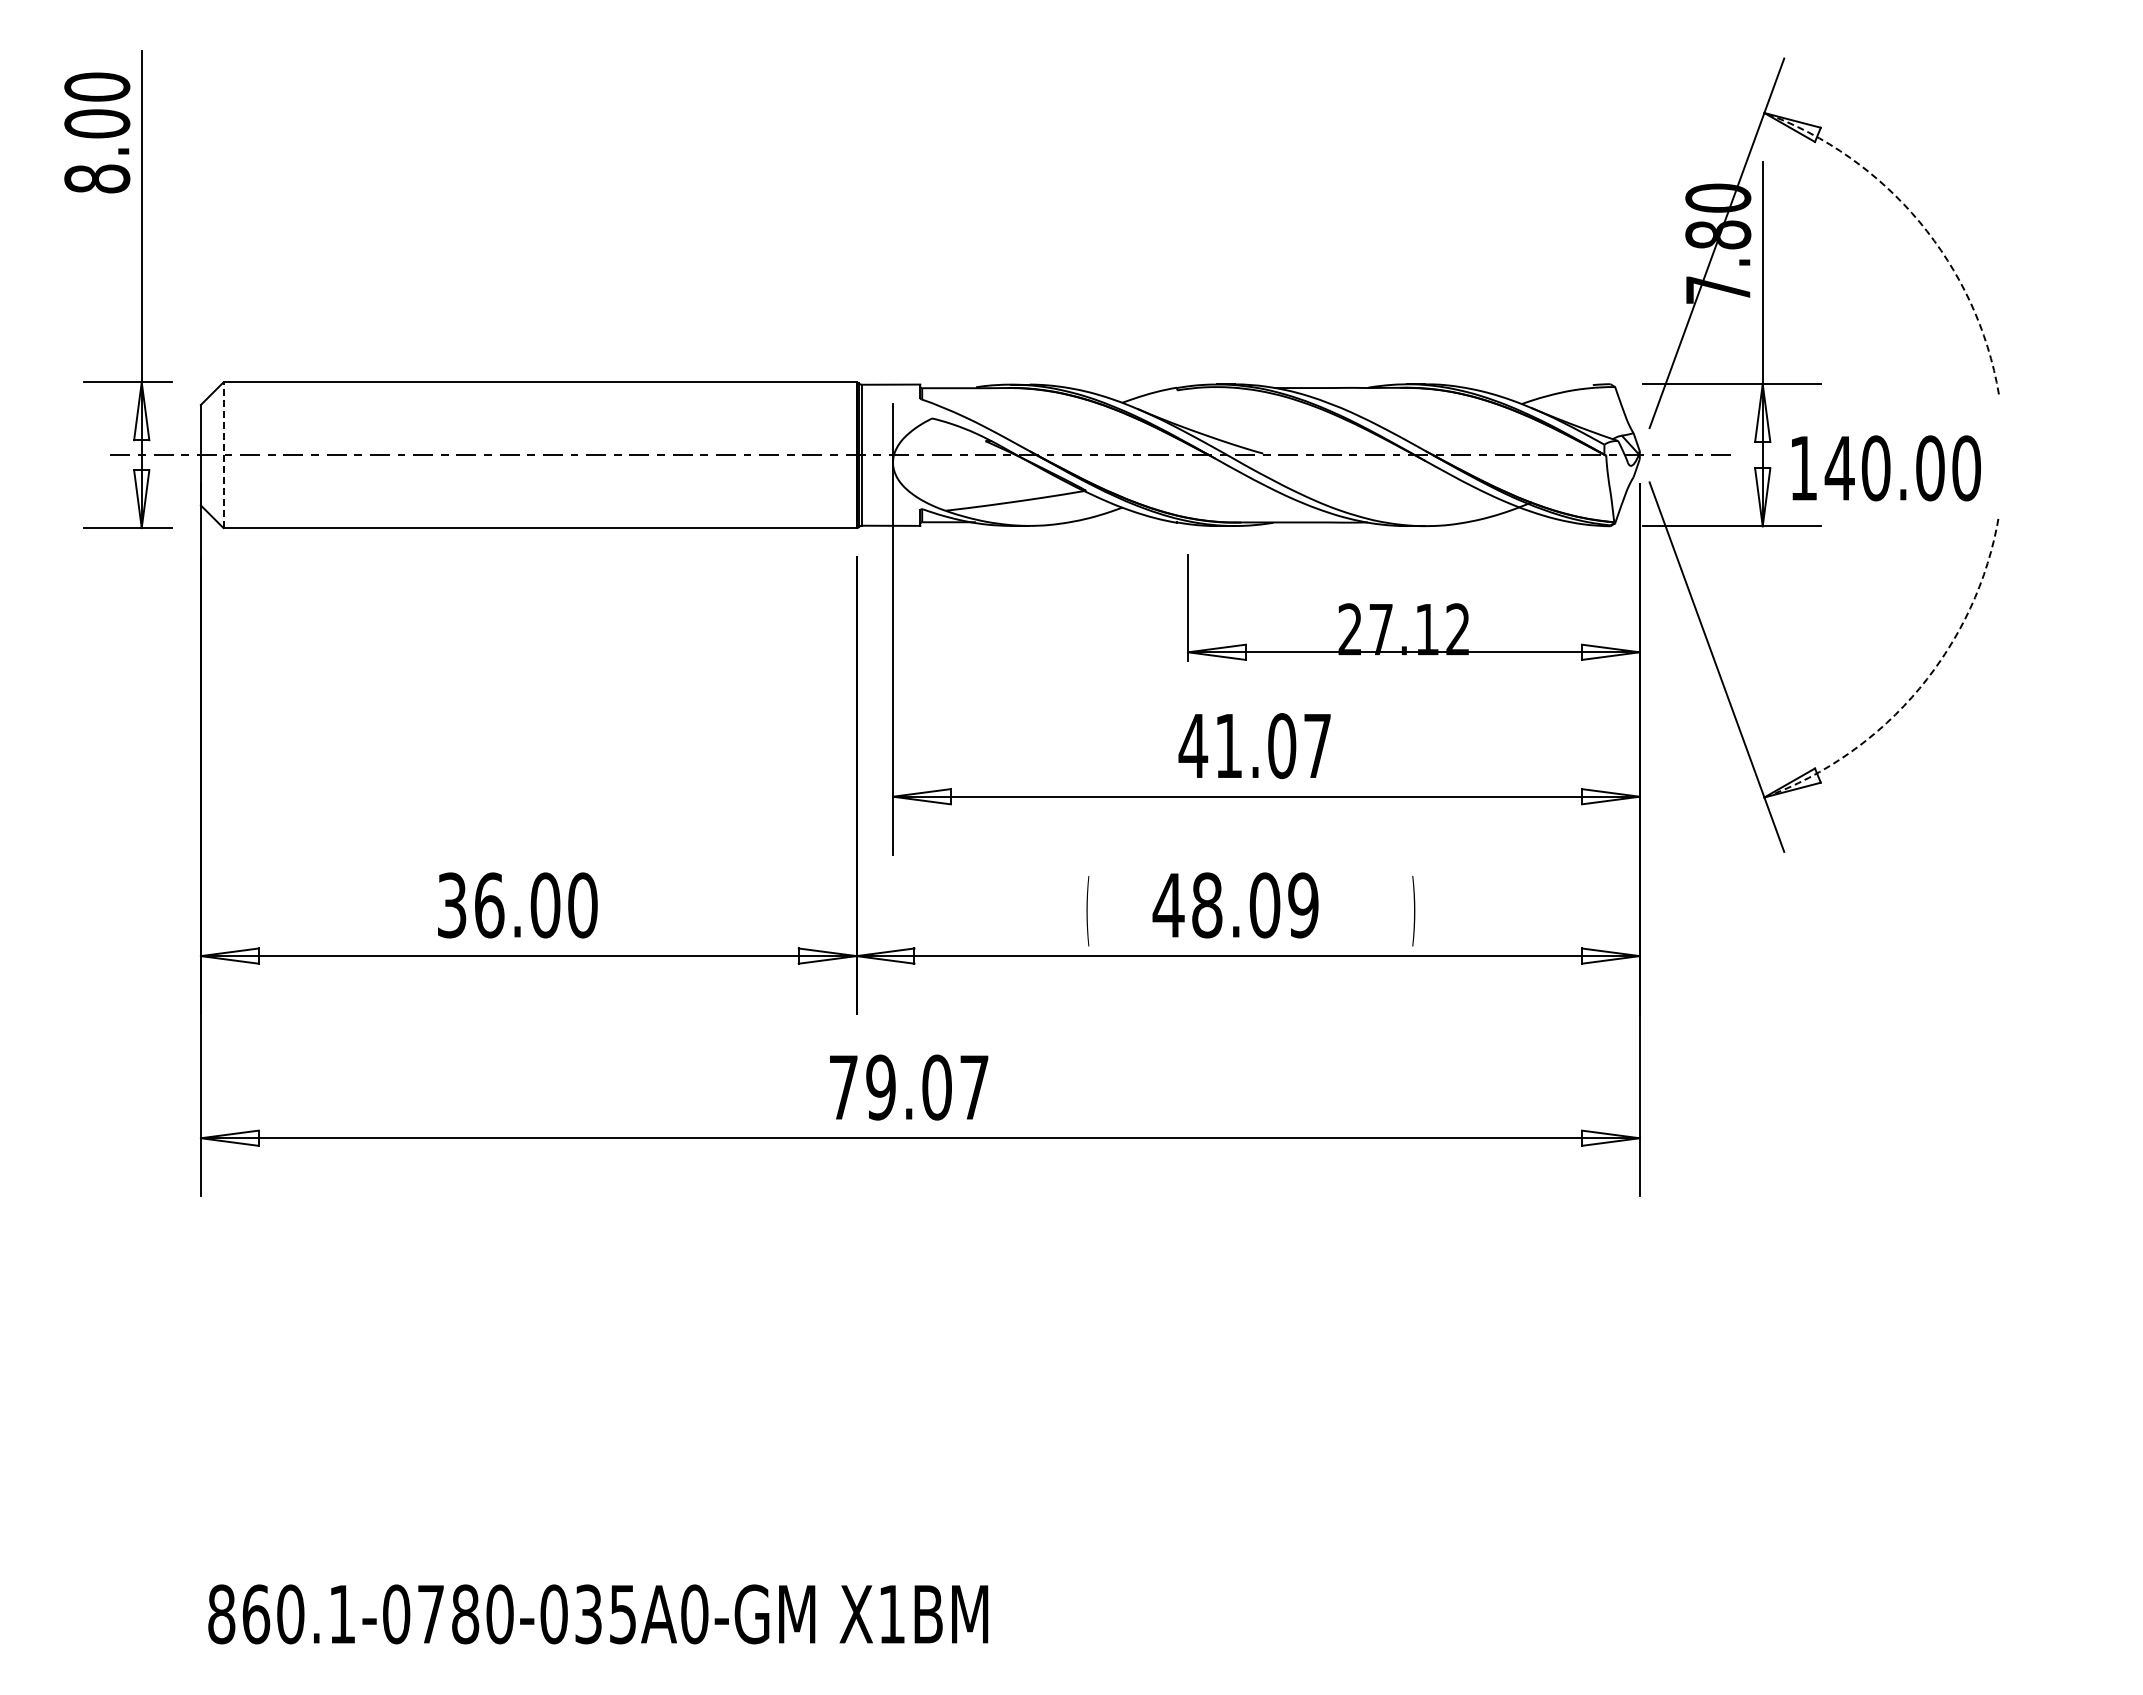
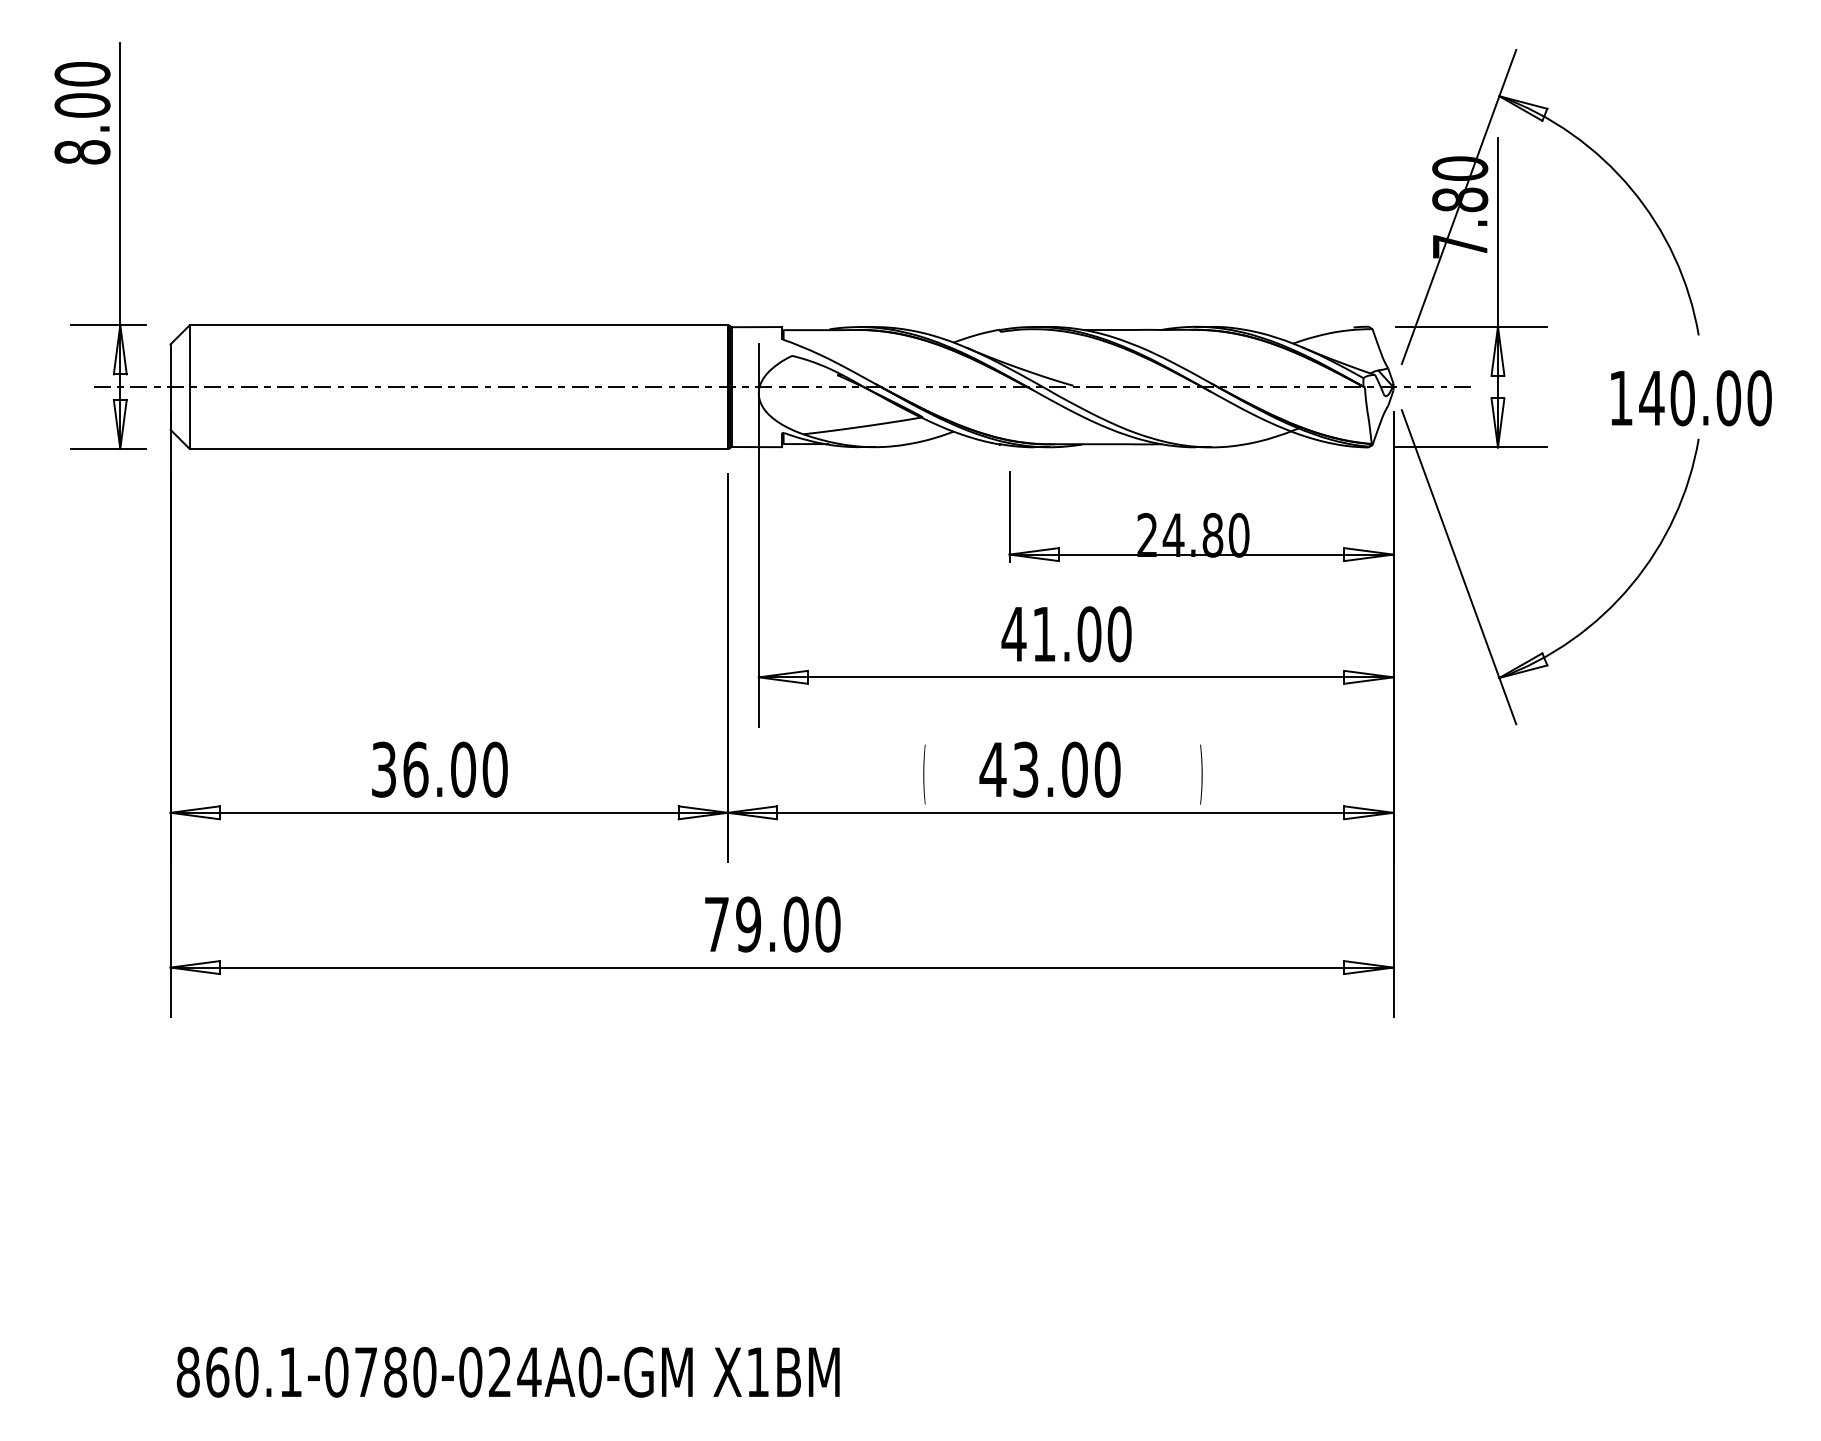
arc: (1919, 222) -> (1631, 189), dashed -> solid
line: (223, 455) -> (189, 387), dashed -> solid
text: (1886, 468) -> (1691, 398), moved
text: (1419, 629) -> (1206, 535), 27.12 -> 24.80
arc: (1919, 688) -> (1631, 585), dashed -> solid
text: (1317, 746) -> (1119, 634), 41.07 -> 41.00
text: (1255, 905) -> (1066, 769), 48.09 -> 43.00
text: (974, 1087) -> (828, 924), 79.07 -> 79.00
text: (606, 1614) -> (515, 1372), 860.1-0780-035A0-GM -> 860.1-0780-024A0-GM

